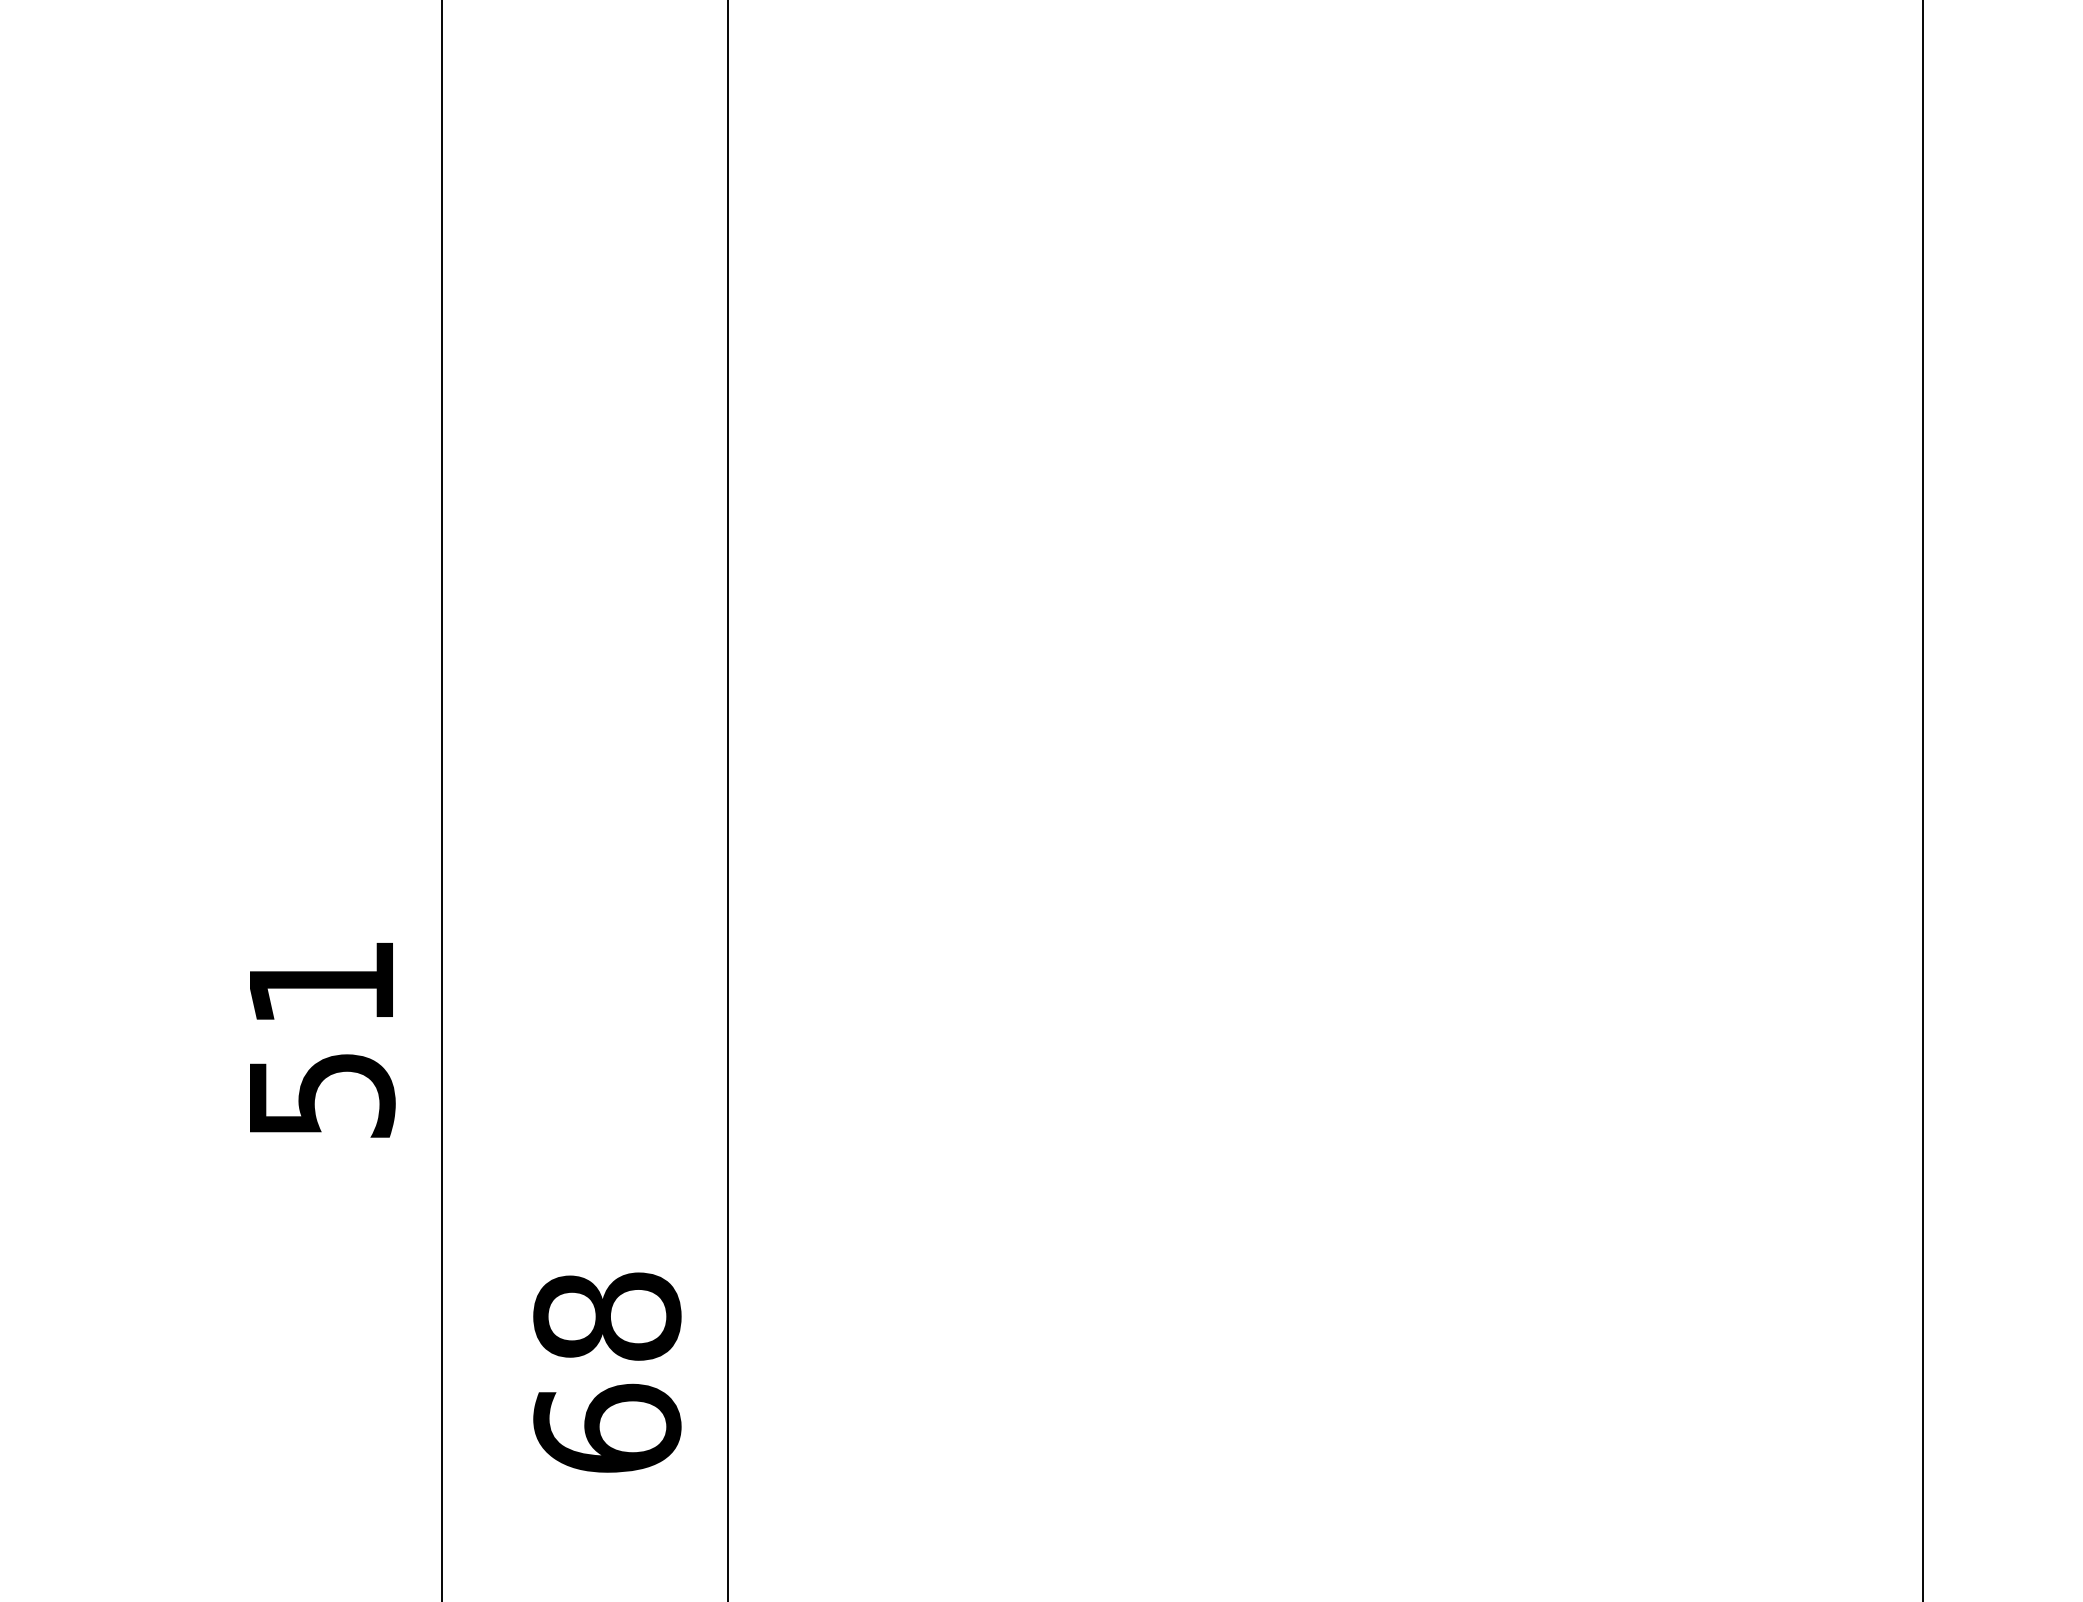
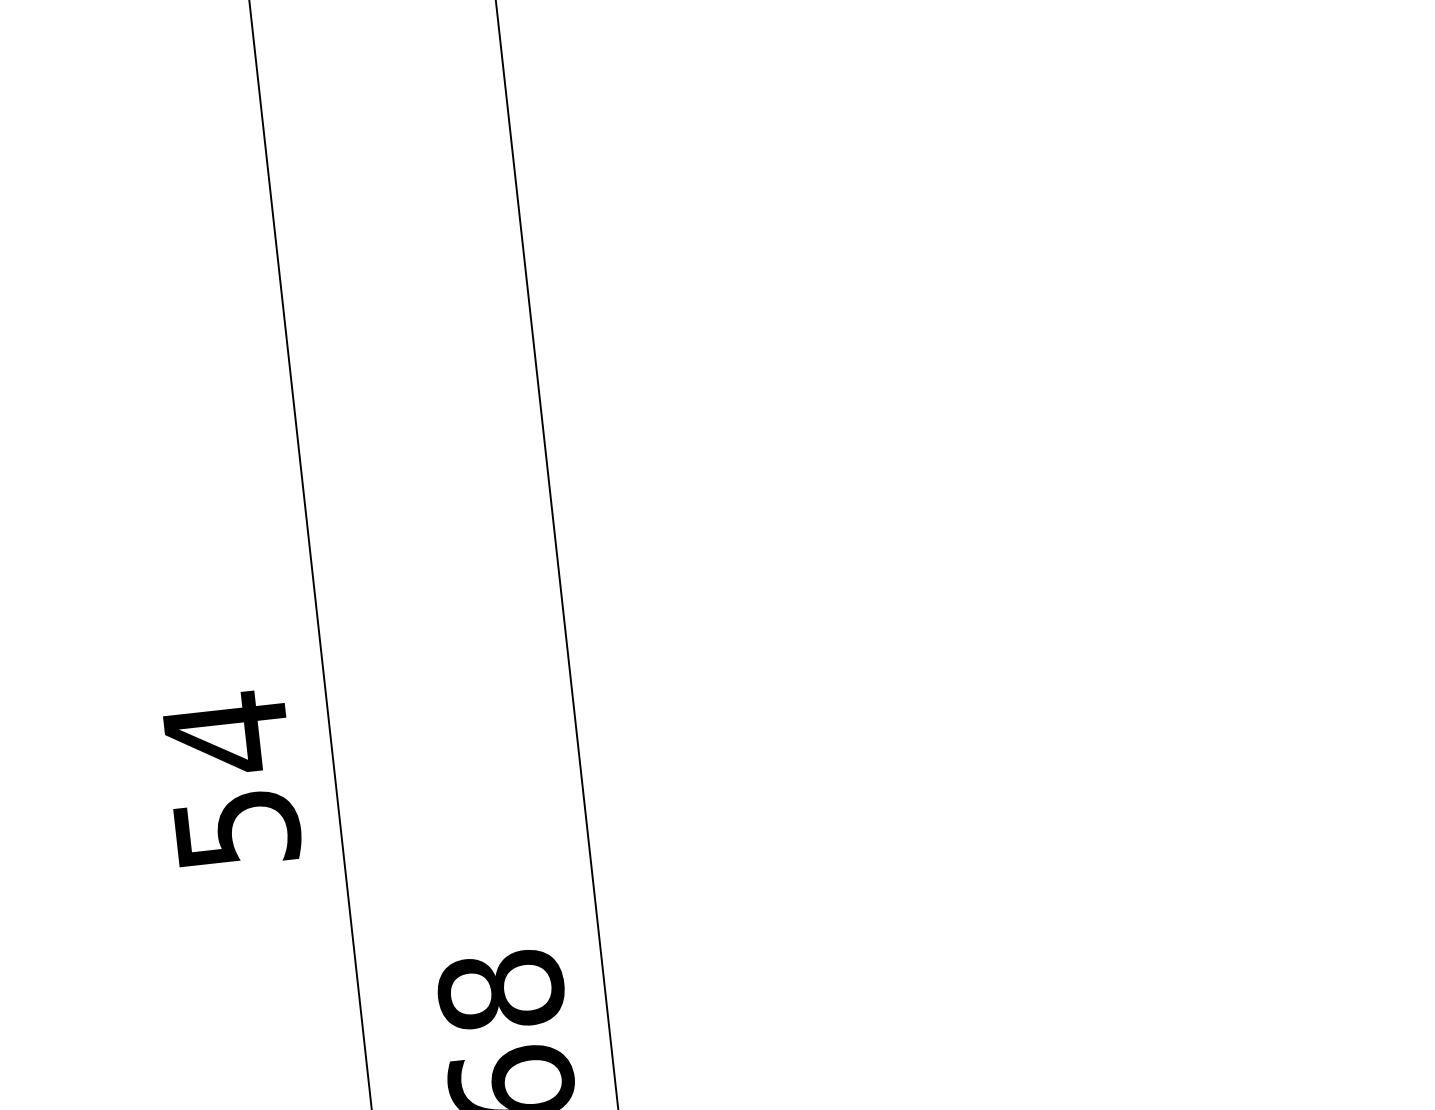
text: (321, 983) -> (226, 734), 51 -> 54

